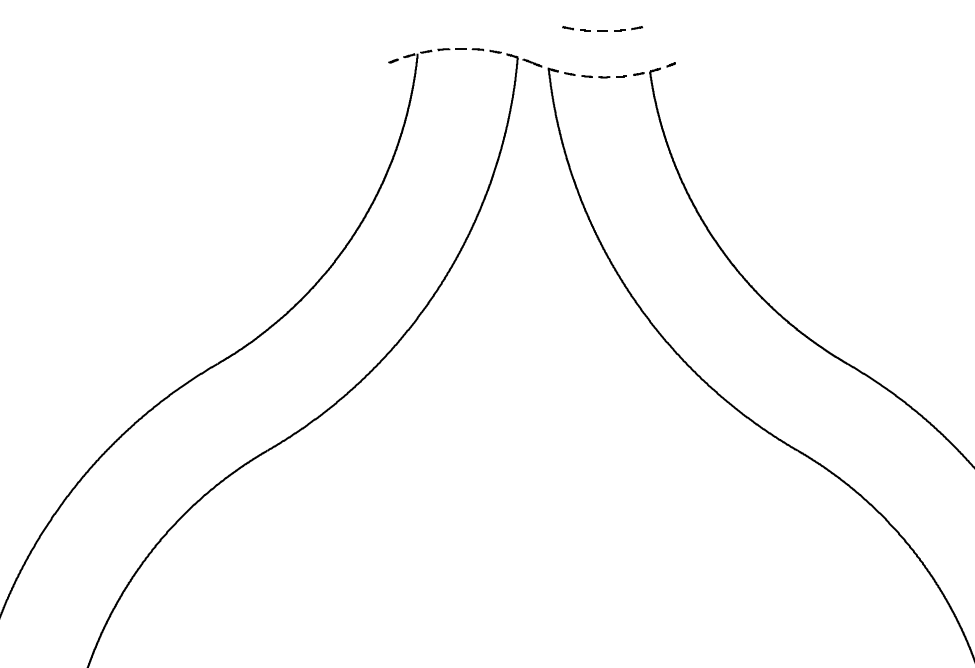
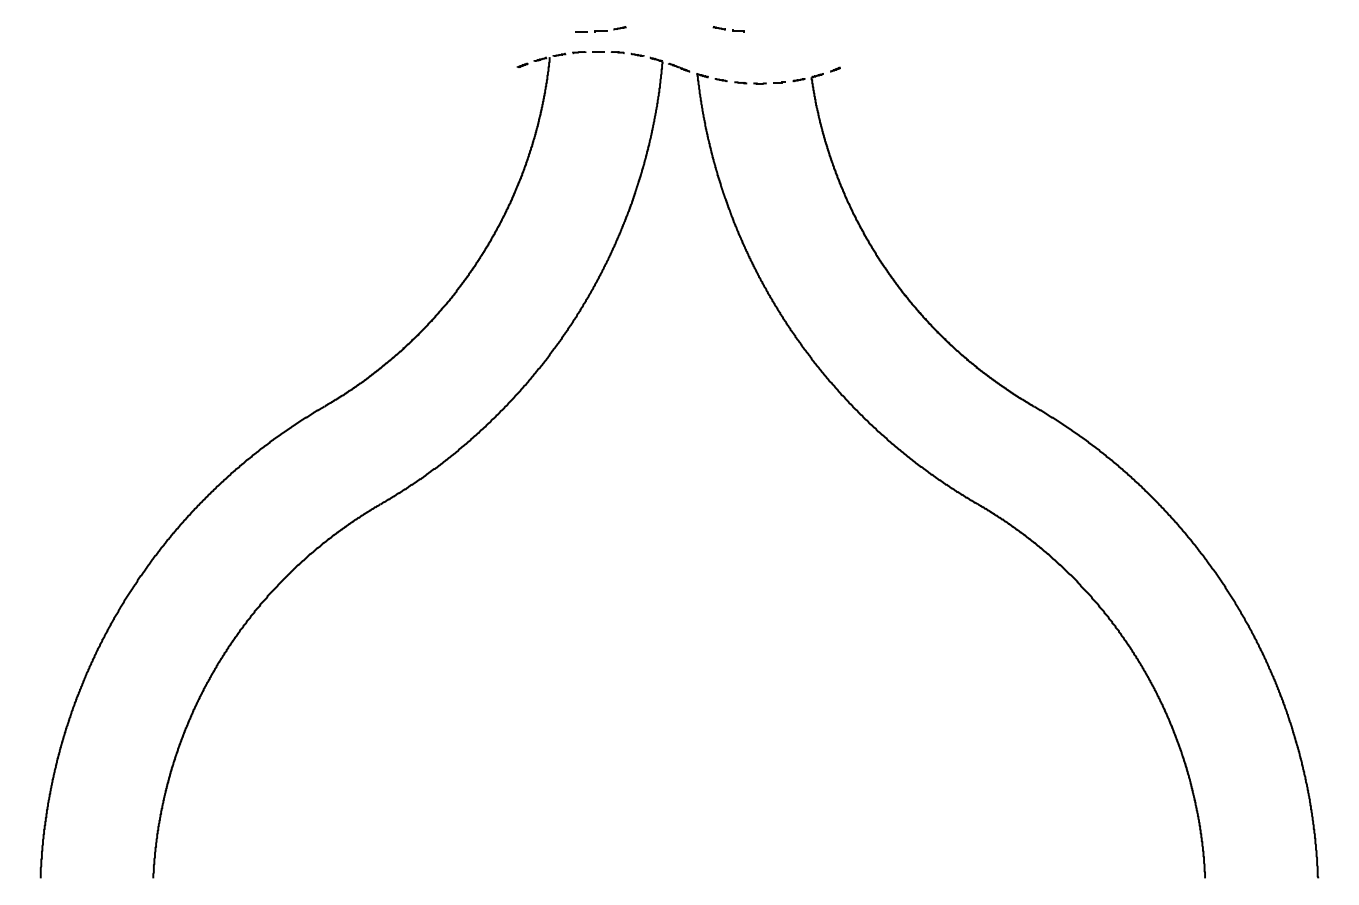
part: (619, 29) -> (600, 29), moved

